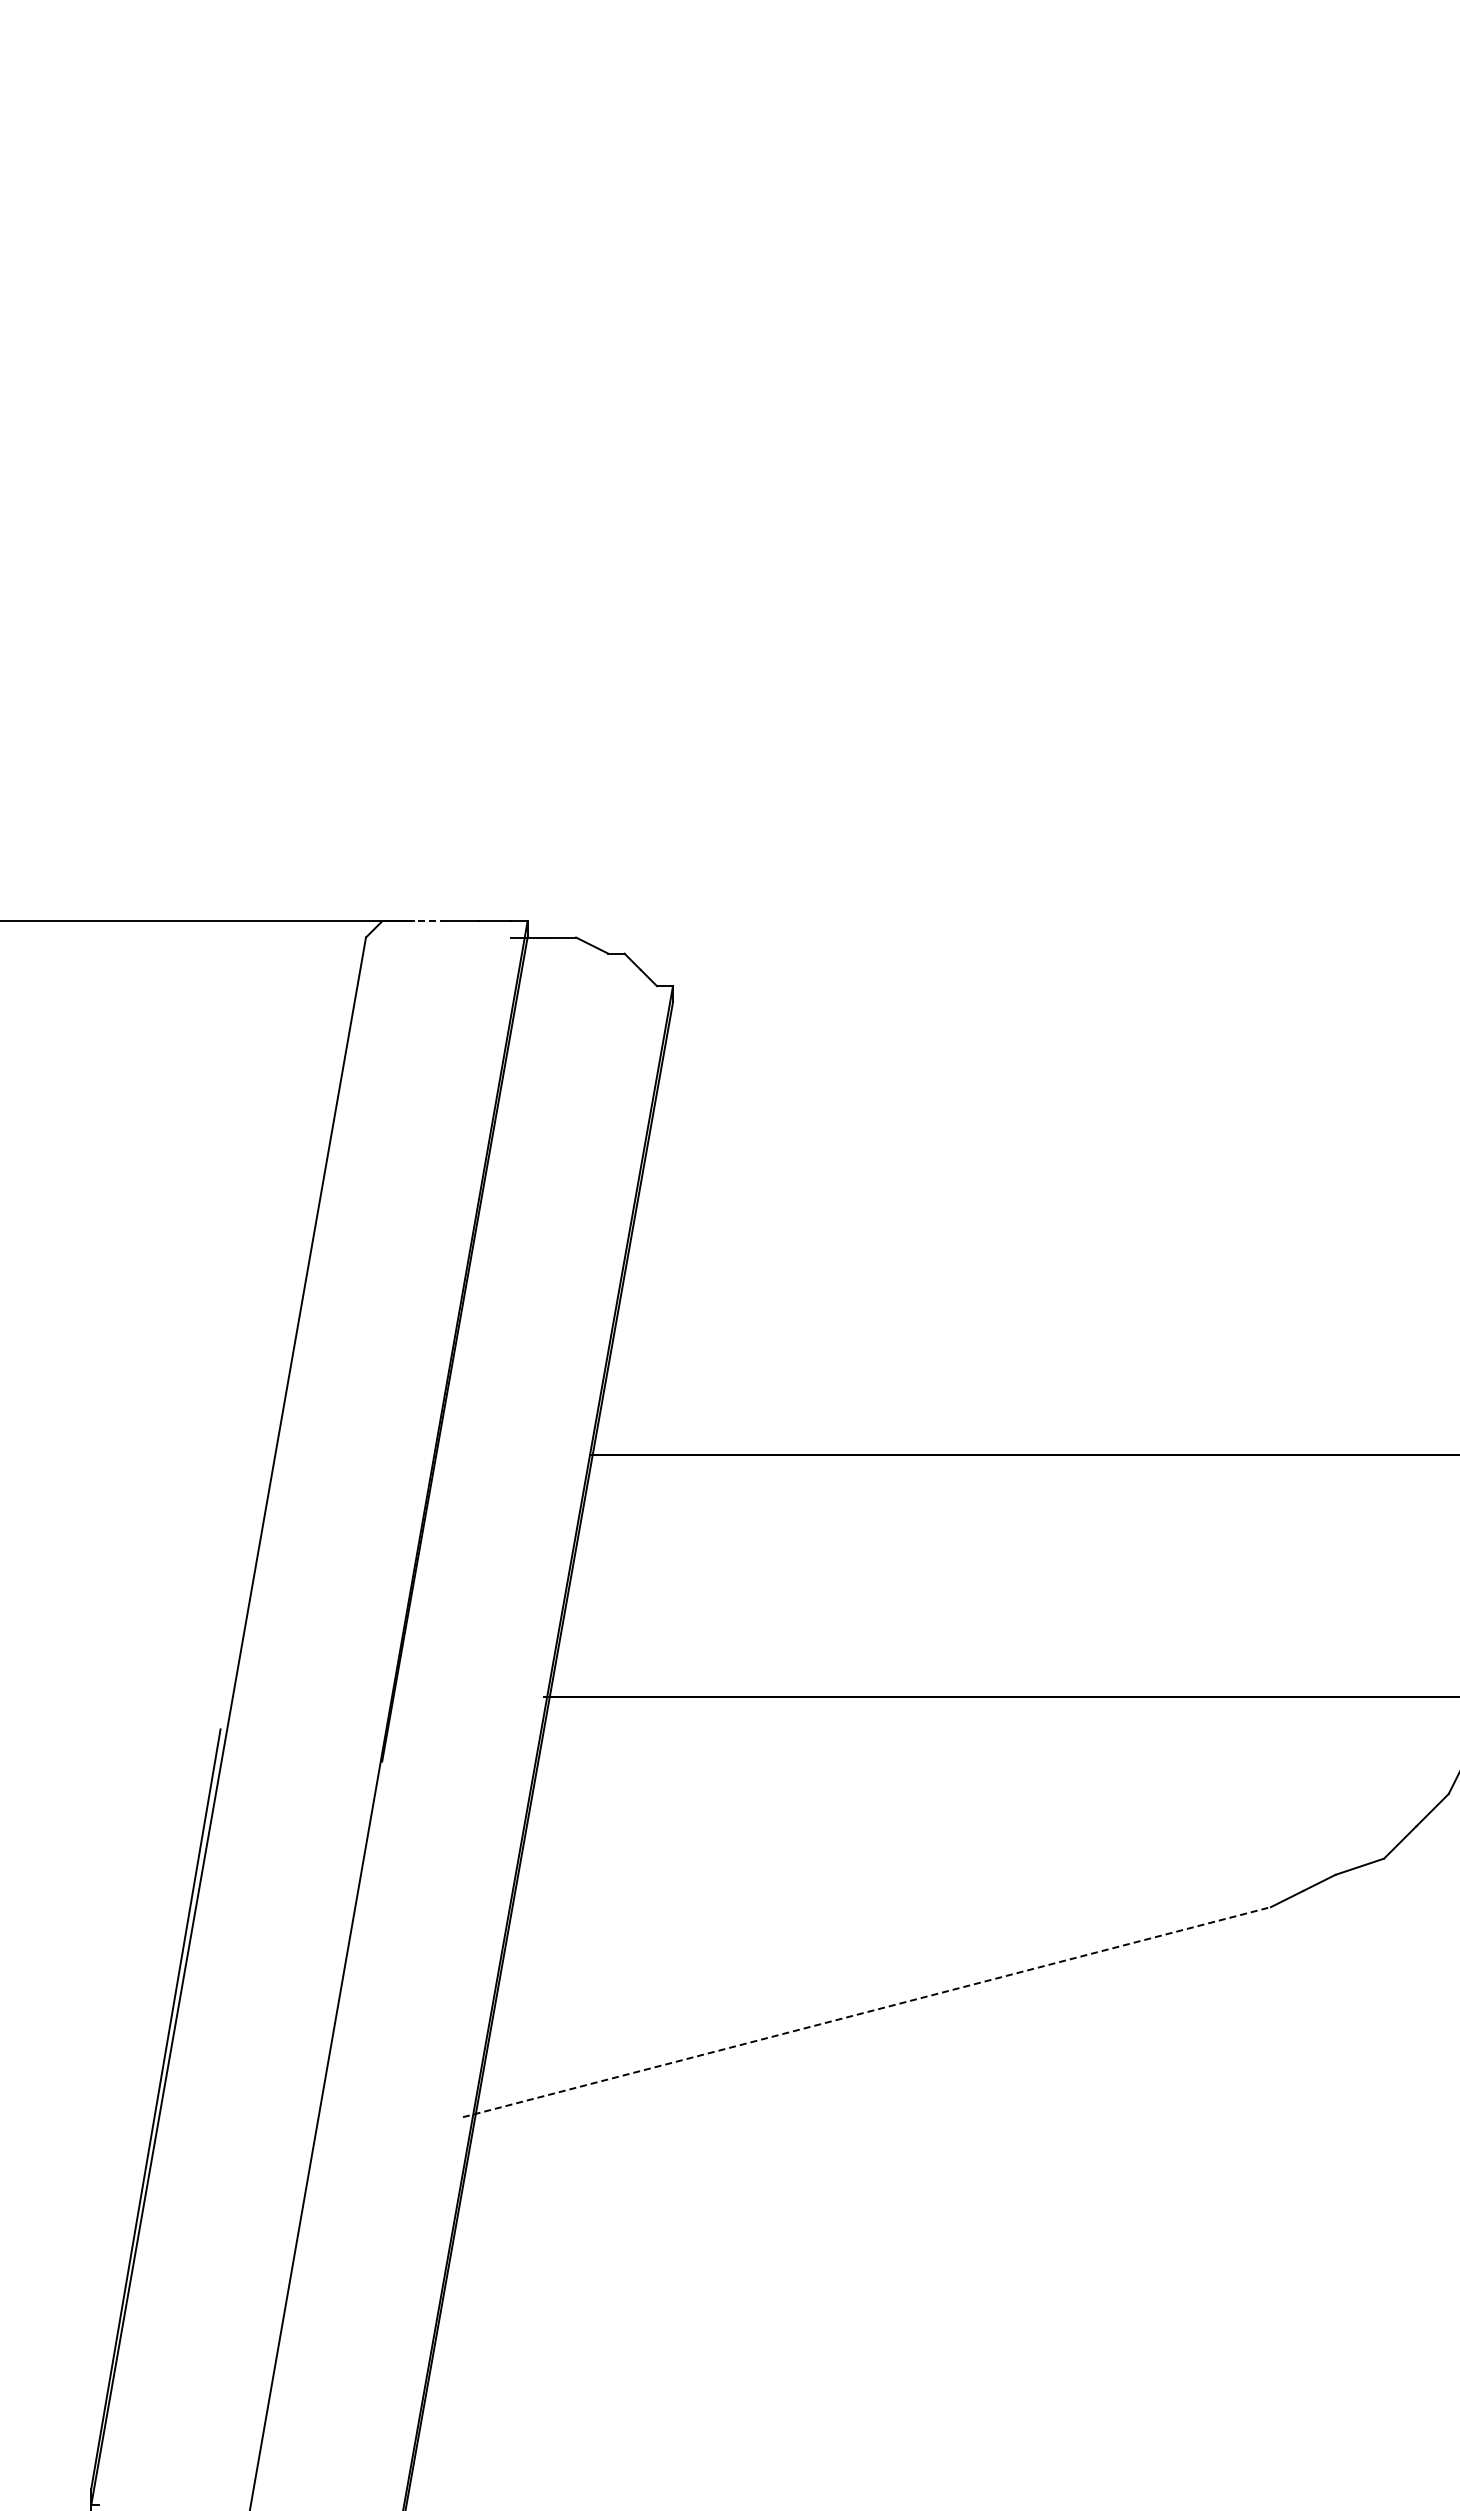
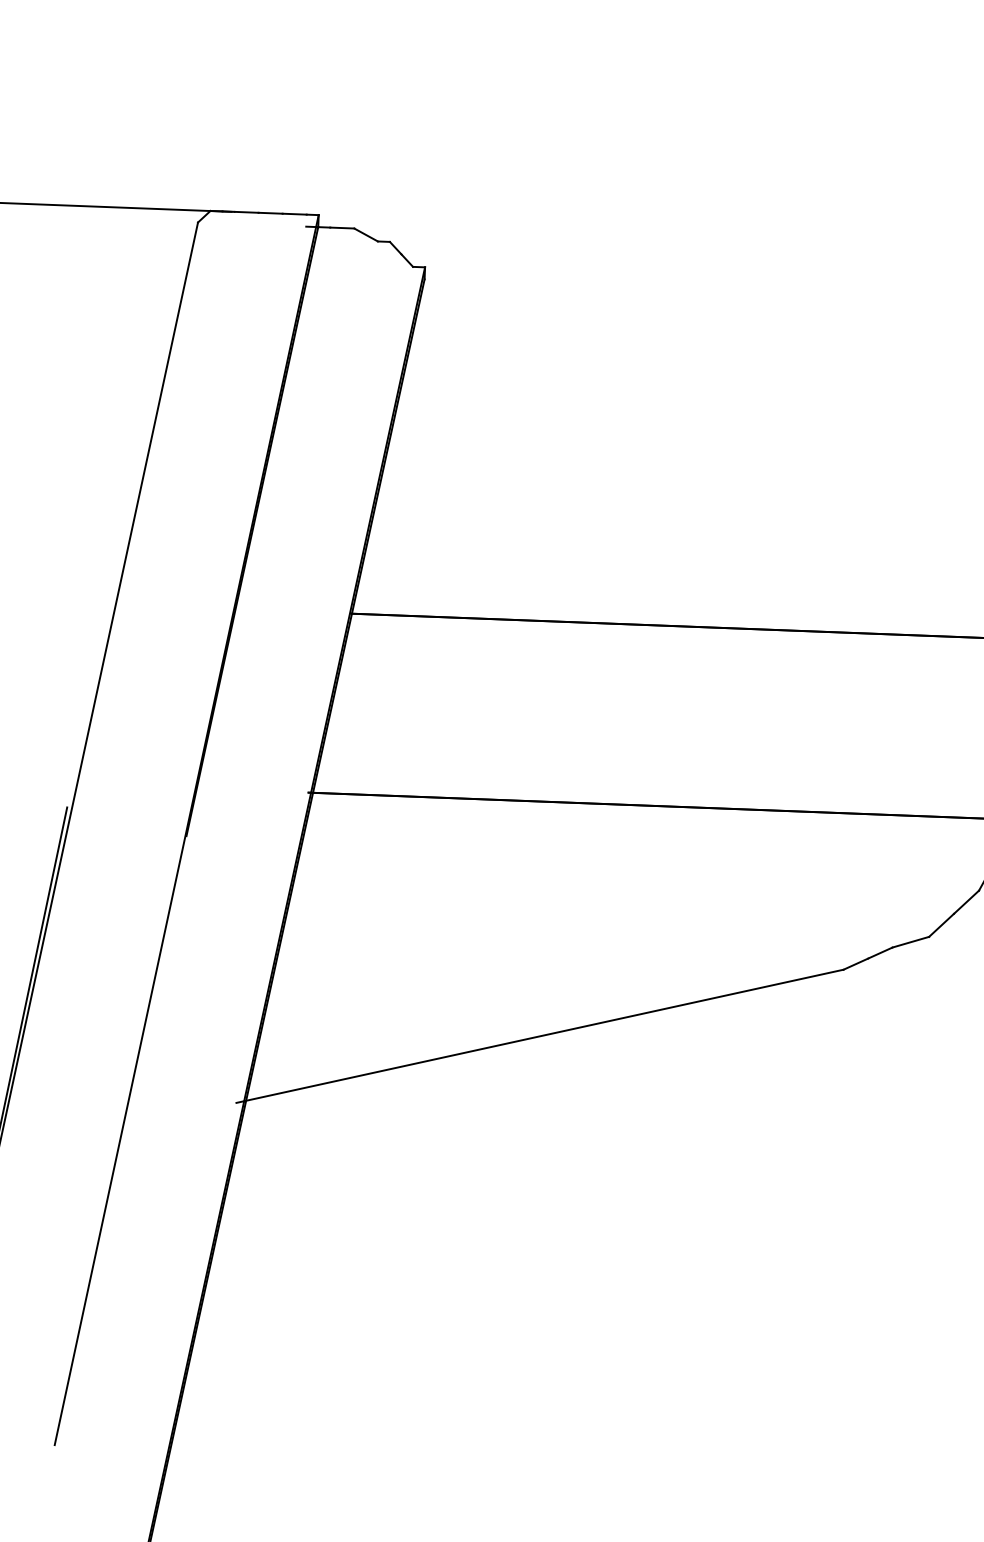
line: (430, 921) -> (246, 212), dashed -> solid
line: (867, 2012) -> (540, 1036), dashed -> solid

